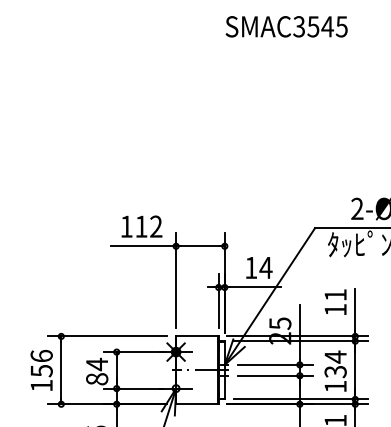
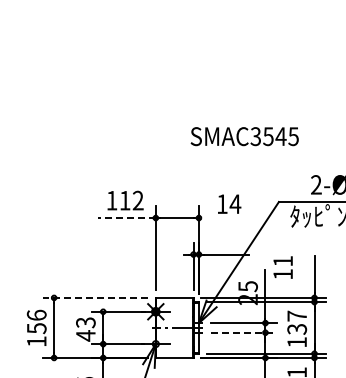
text: (286, 26) -> (244, 136), moved
line: (143, 246) -> (126, 218), solid -> dashed
text: (259, 267) -> (229, 203), moved
text: (334, 302) -> (282, 267), moved
line: (108, 335) -> (95, 297), solid -> dashed
text: (334, 357) -> (296, 316), 134 -> 137
text: (96, 370) -> (85, 328), 84 -> 43
line: (276, 375) -> (244, 332), solid -> dashed

